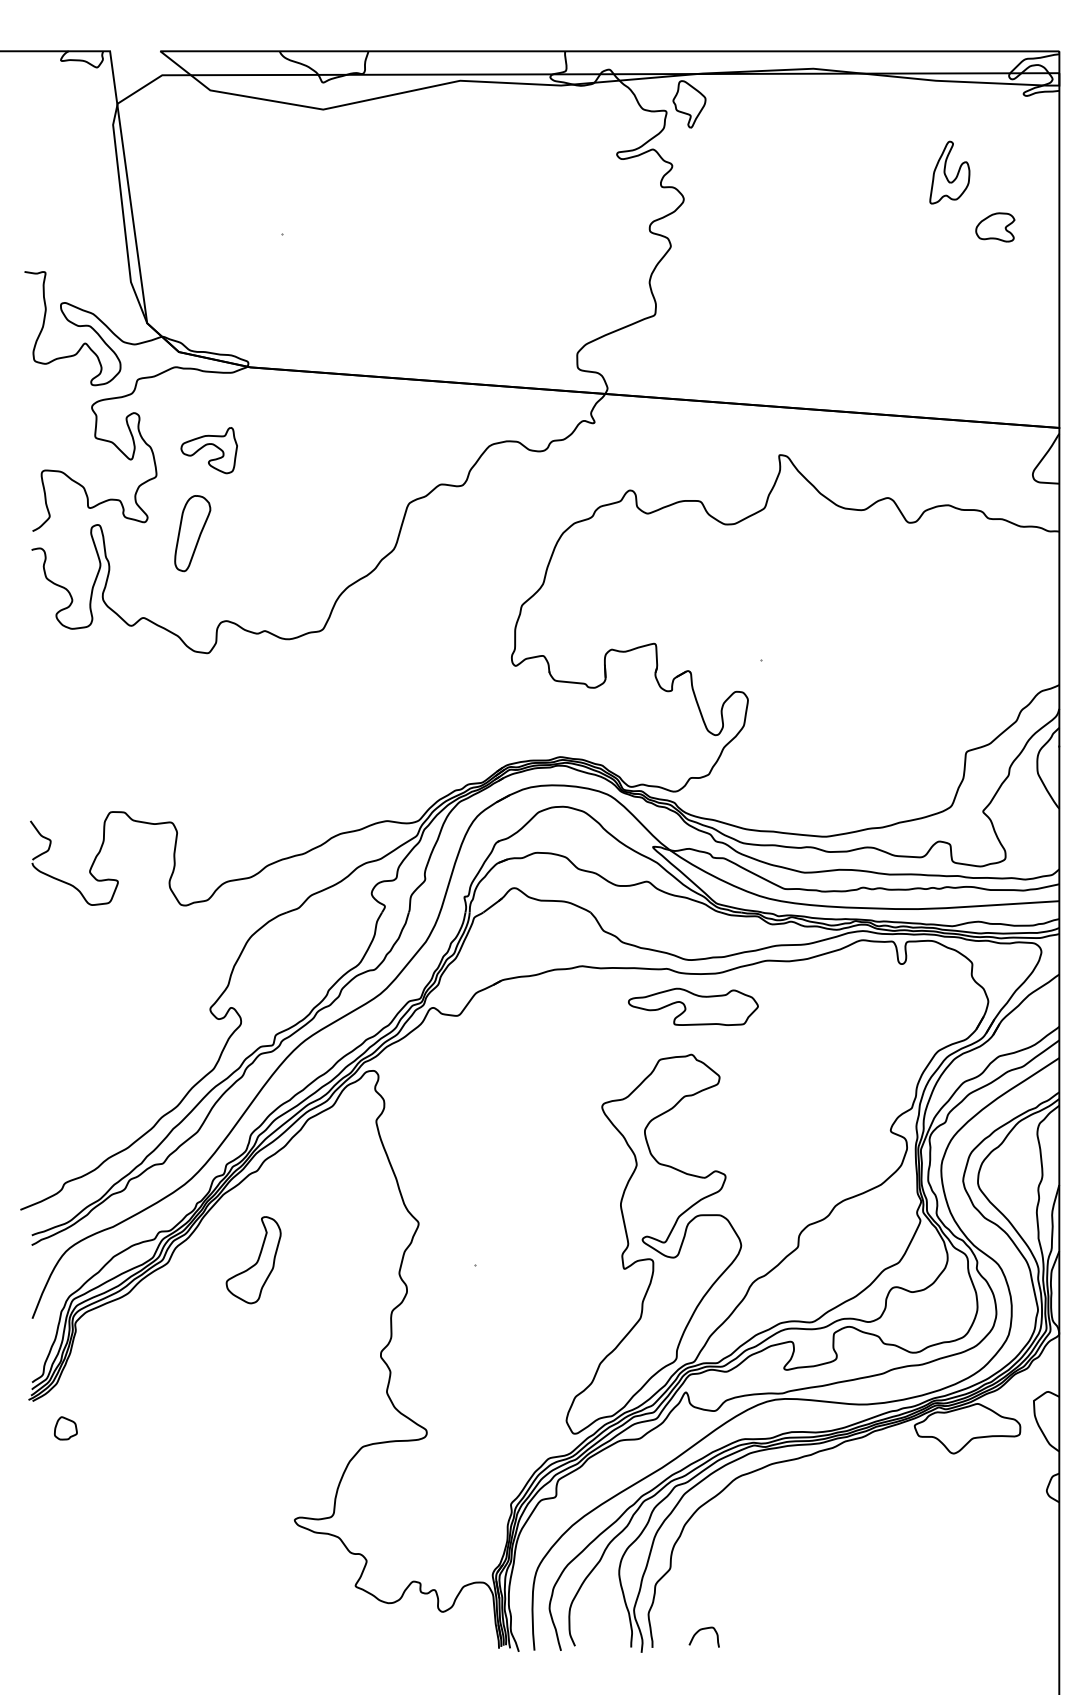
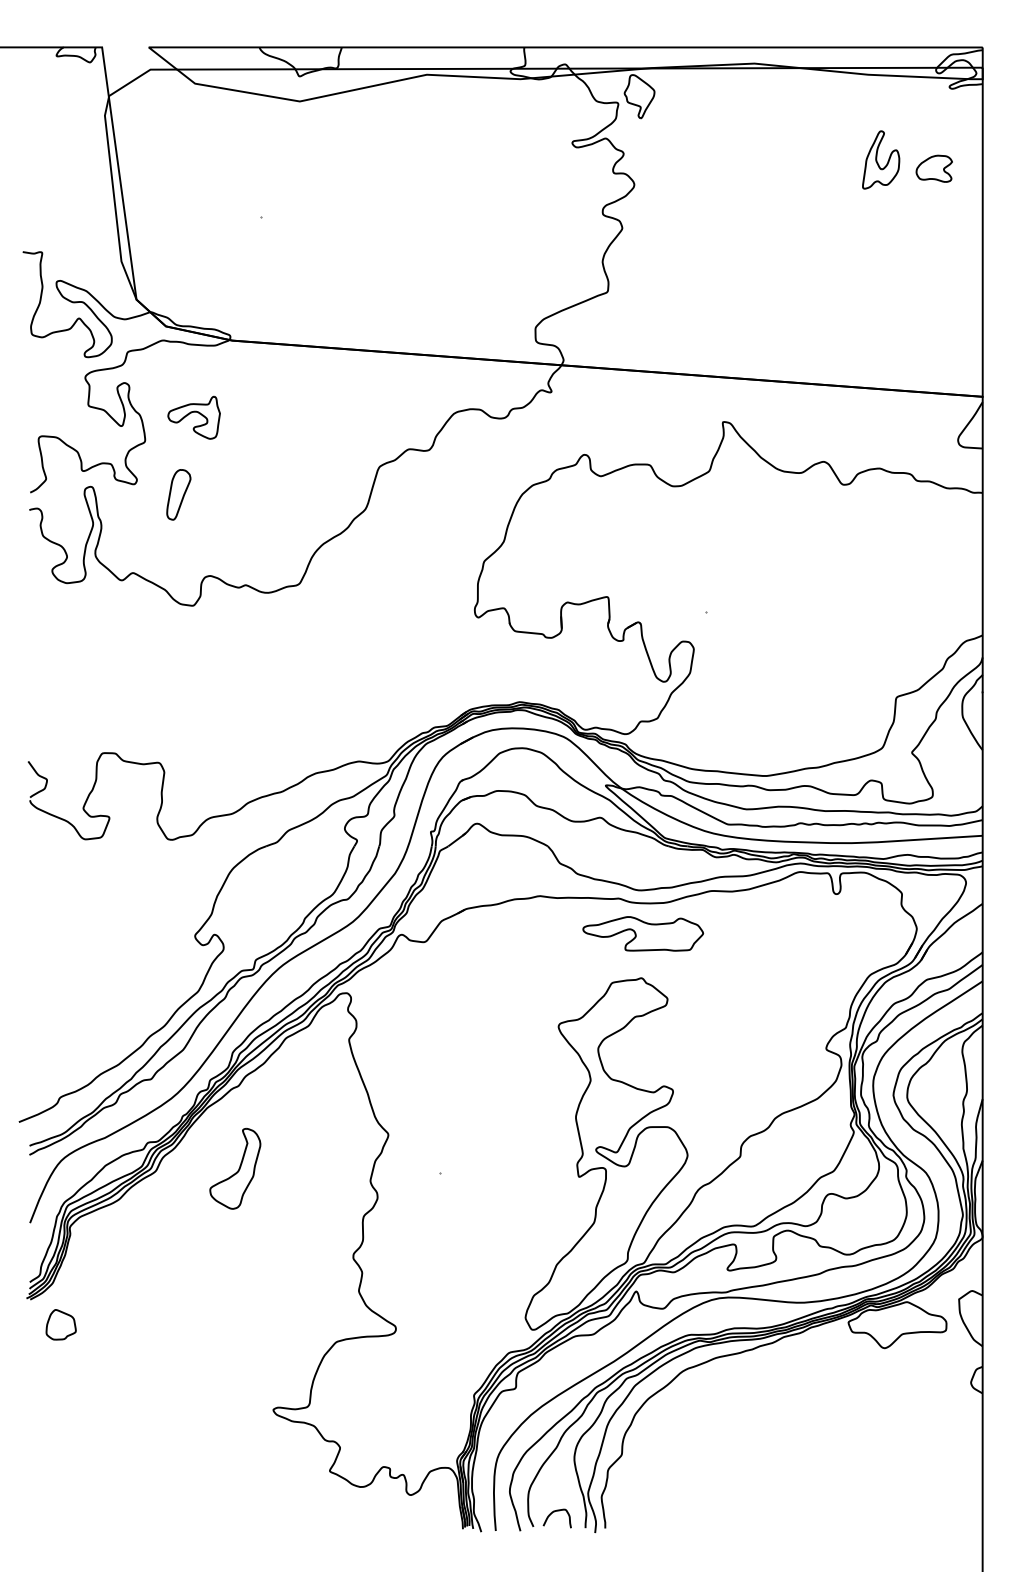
part: (994, 227) -> (933, 168), moved
part: (192, 533) -> (178, 494), size x0.71
part: (65, 1428) -> (60, 1324), size x1.43
curve: (701, 1630) -> (554, 1512), moved

